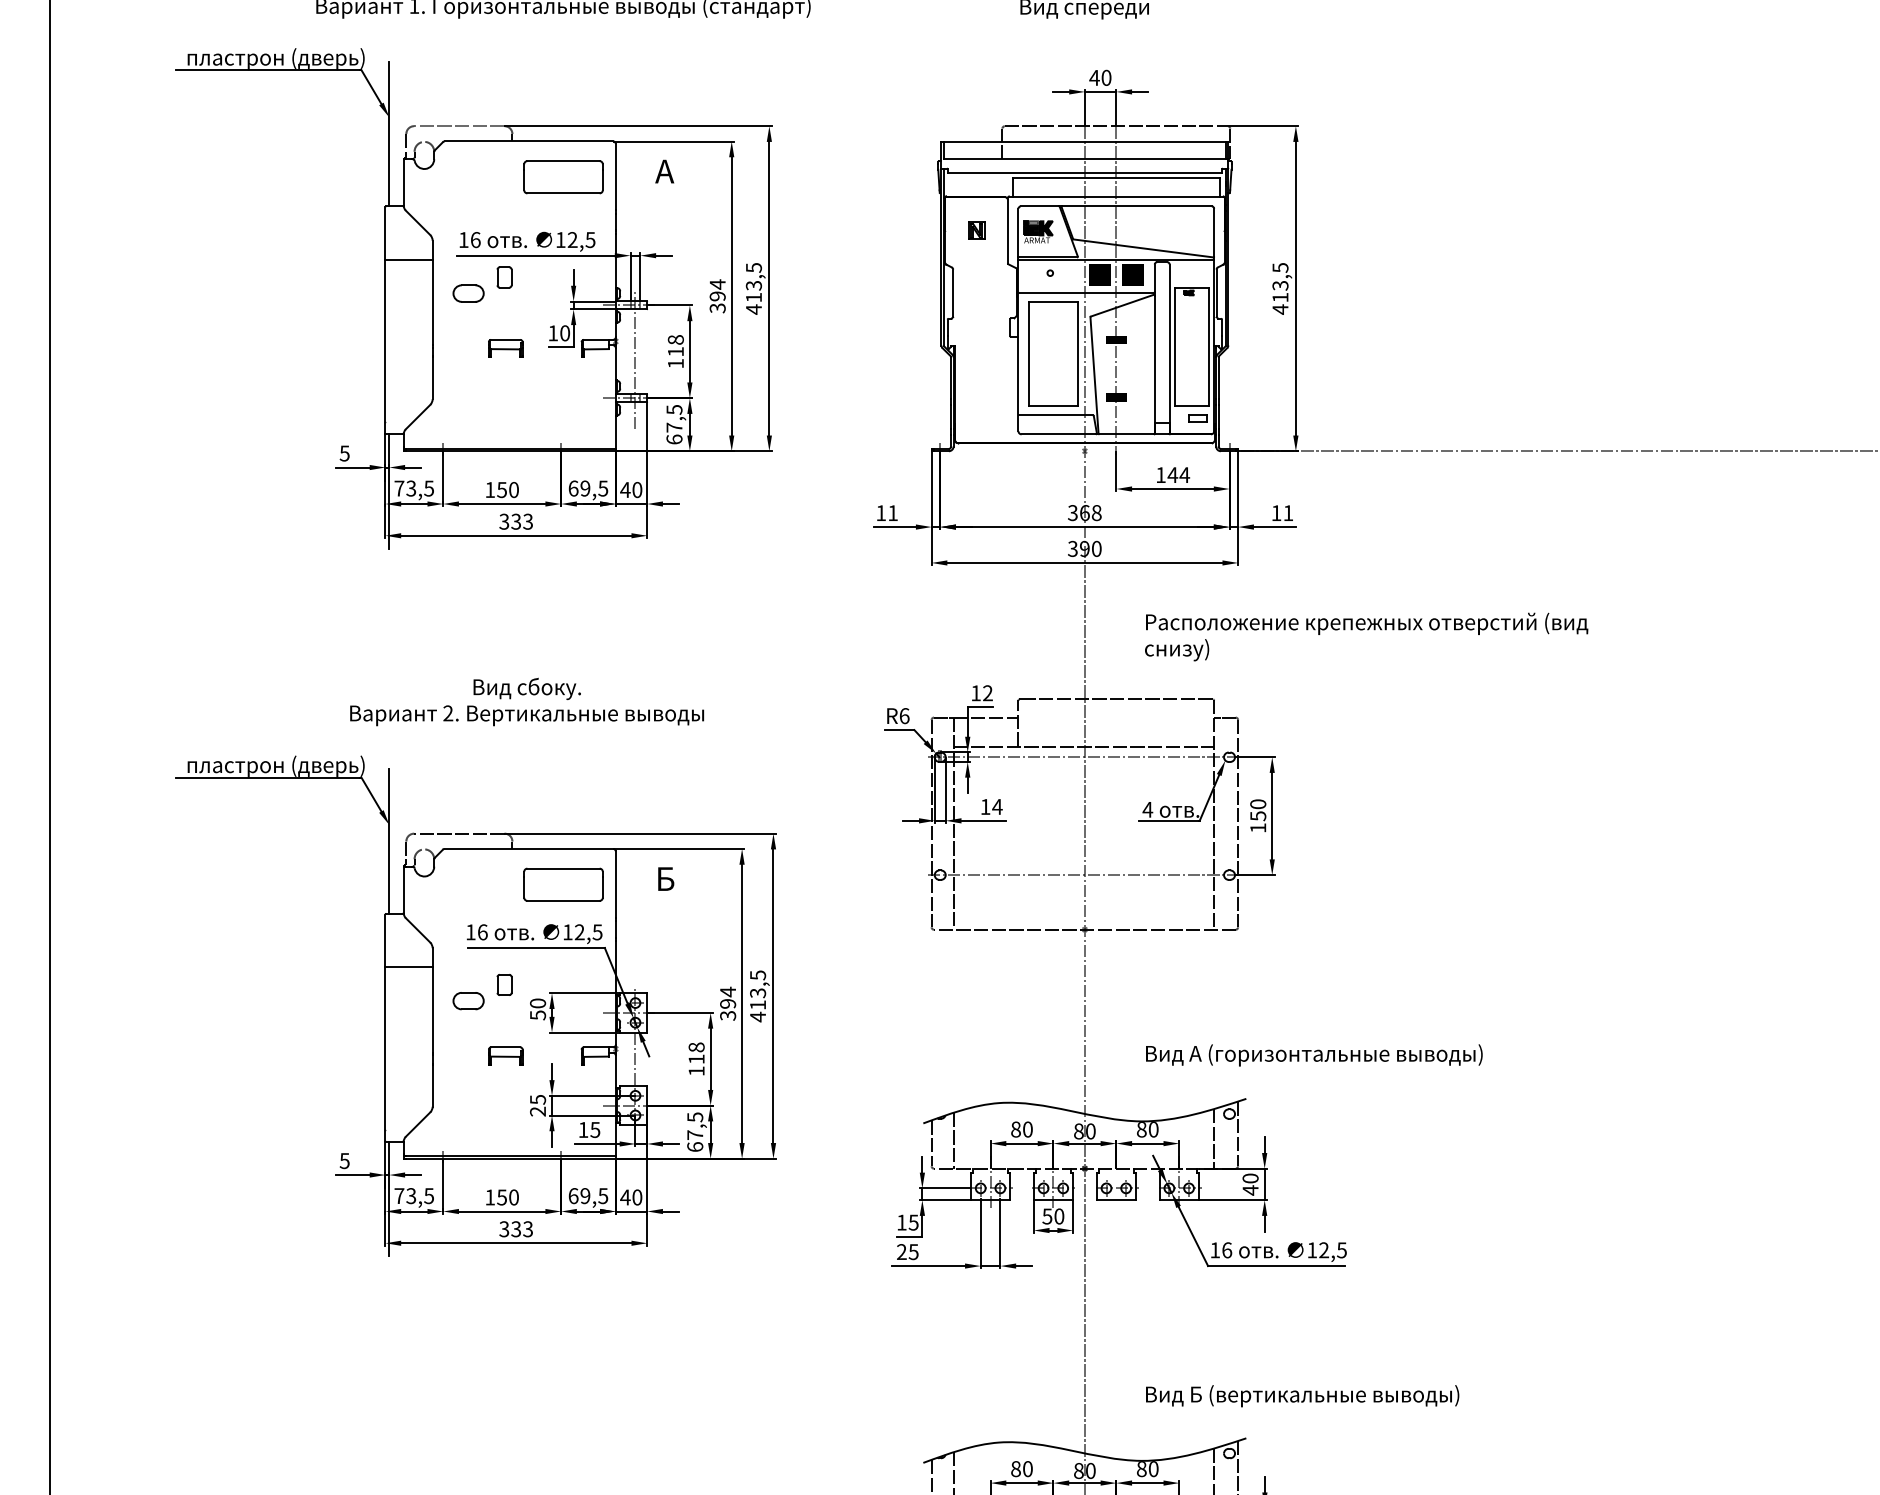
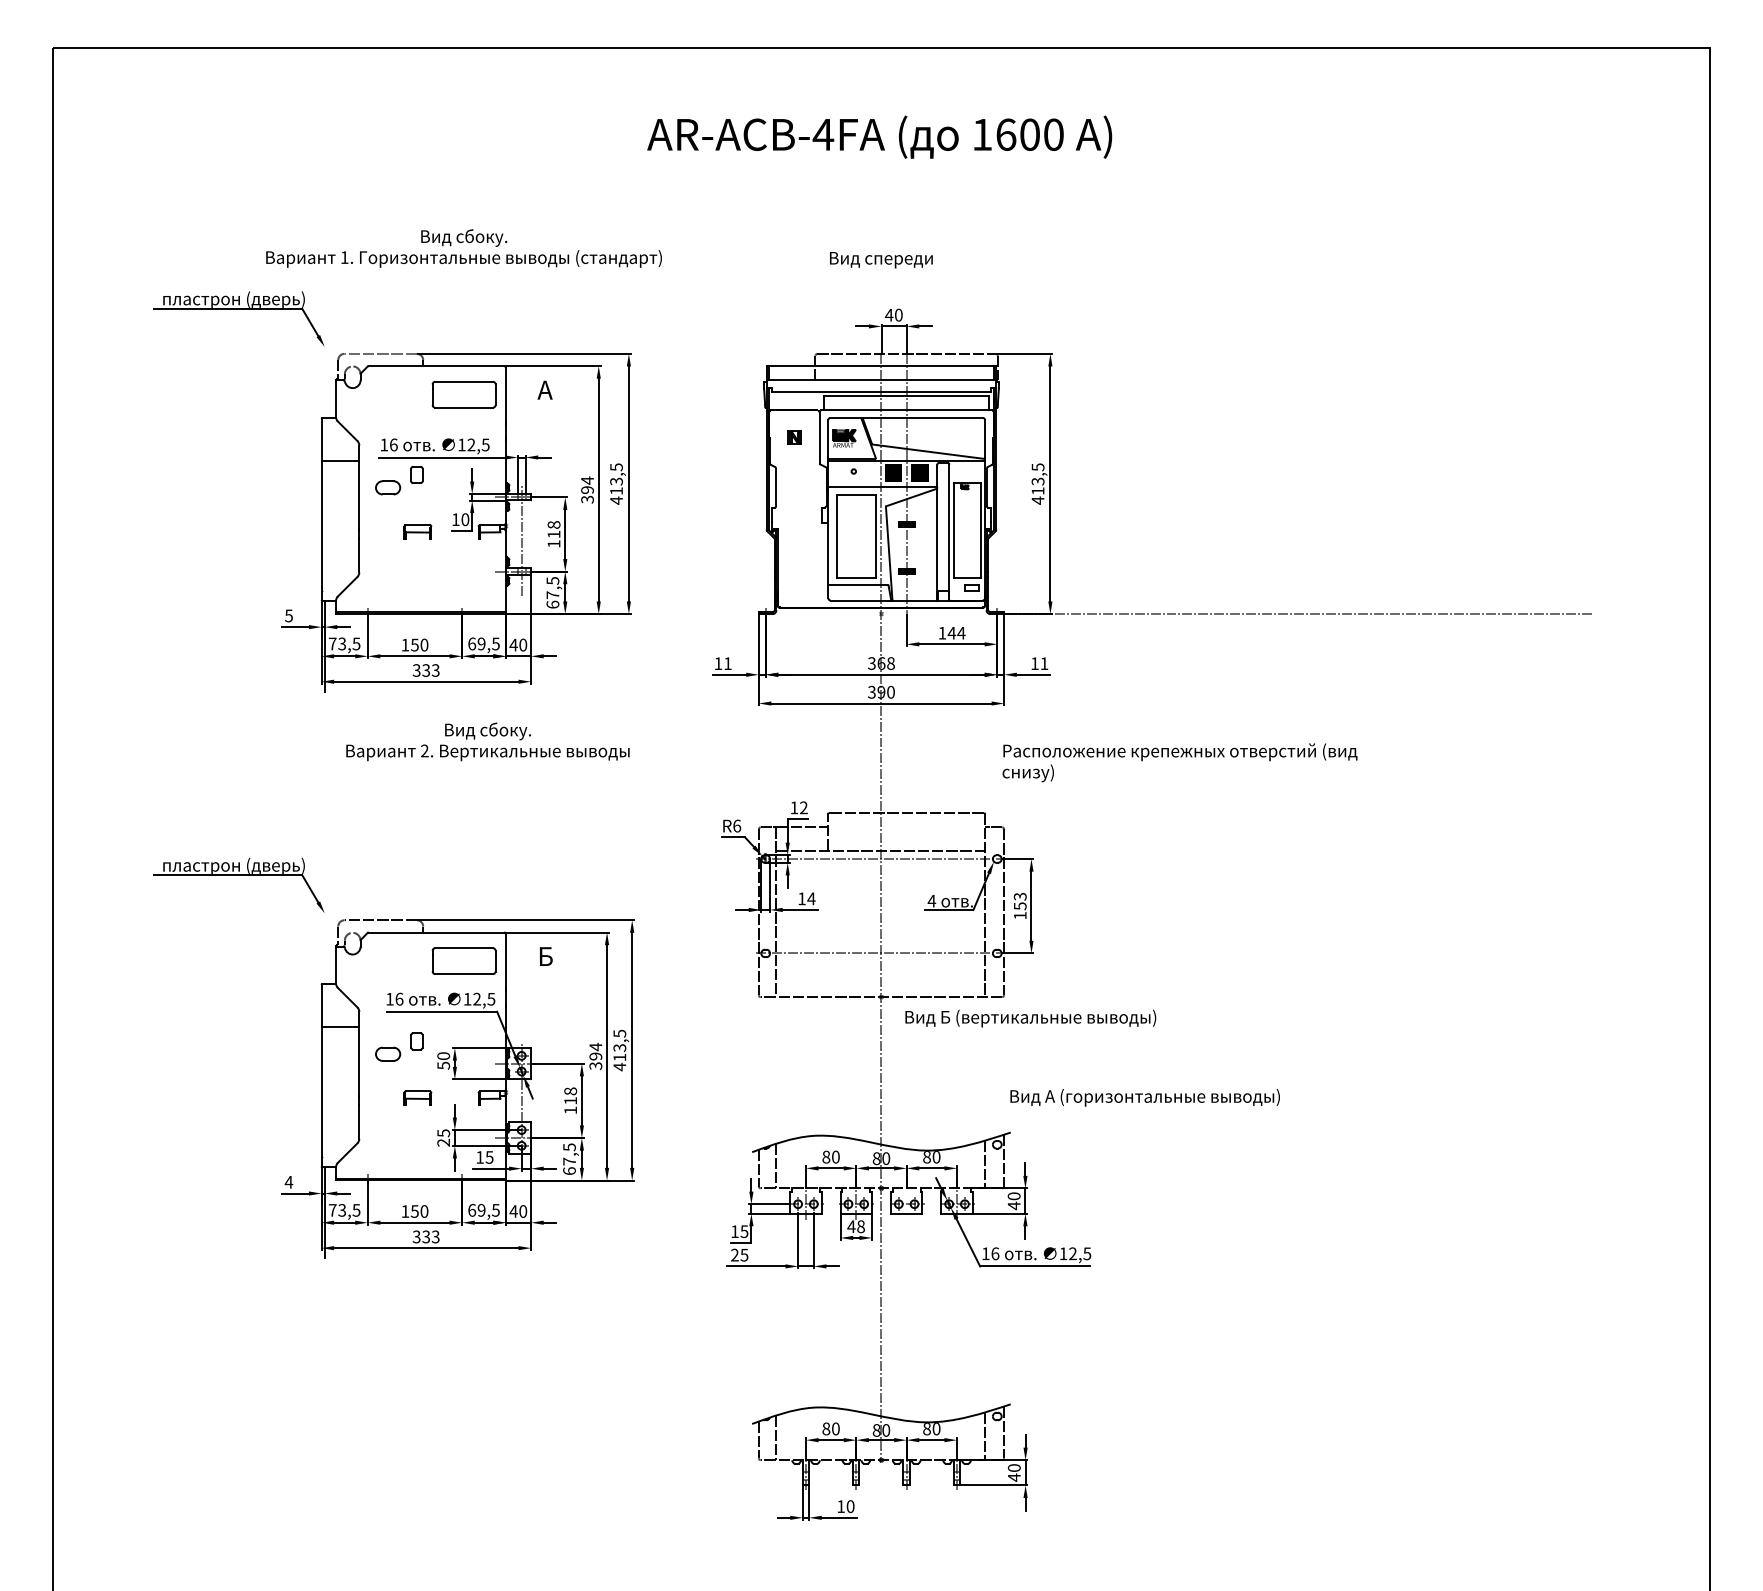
line: (389, 134) -> (324, 360), removed
text: (1365, 636) -> (1179, 762), moved
text: (526, 701) -> (487, 741), moved
text: (1258, 804) -> (1020, 896), 150 -> 153
line: (389, 841) -> (324, 926), removed
text: (1313, 1055) -> (1144, 1097), moved
text: (344, 1161) -> (288, 1182), 5 -> 4
text: (1052, 1216) -> (855, 1226), 50 -> 48
text: (1302, 1396) -> (1030, 1018), moved

